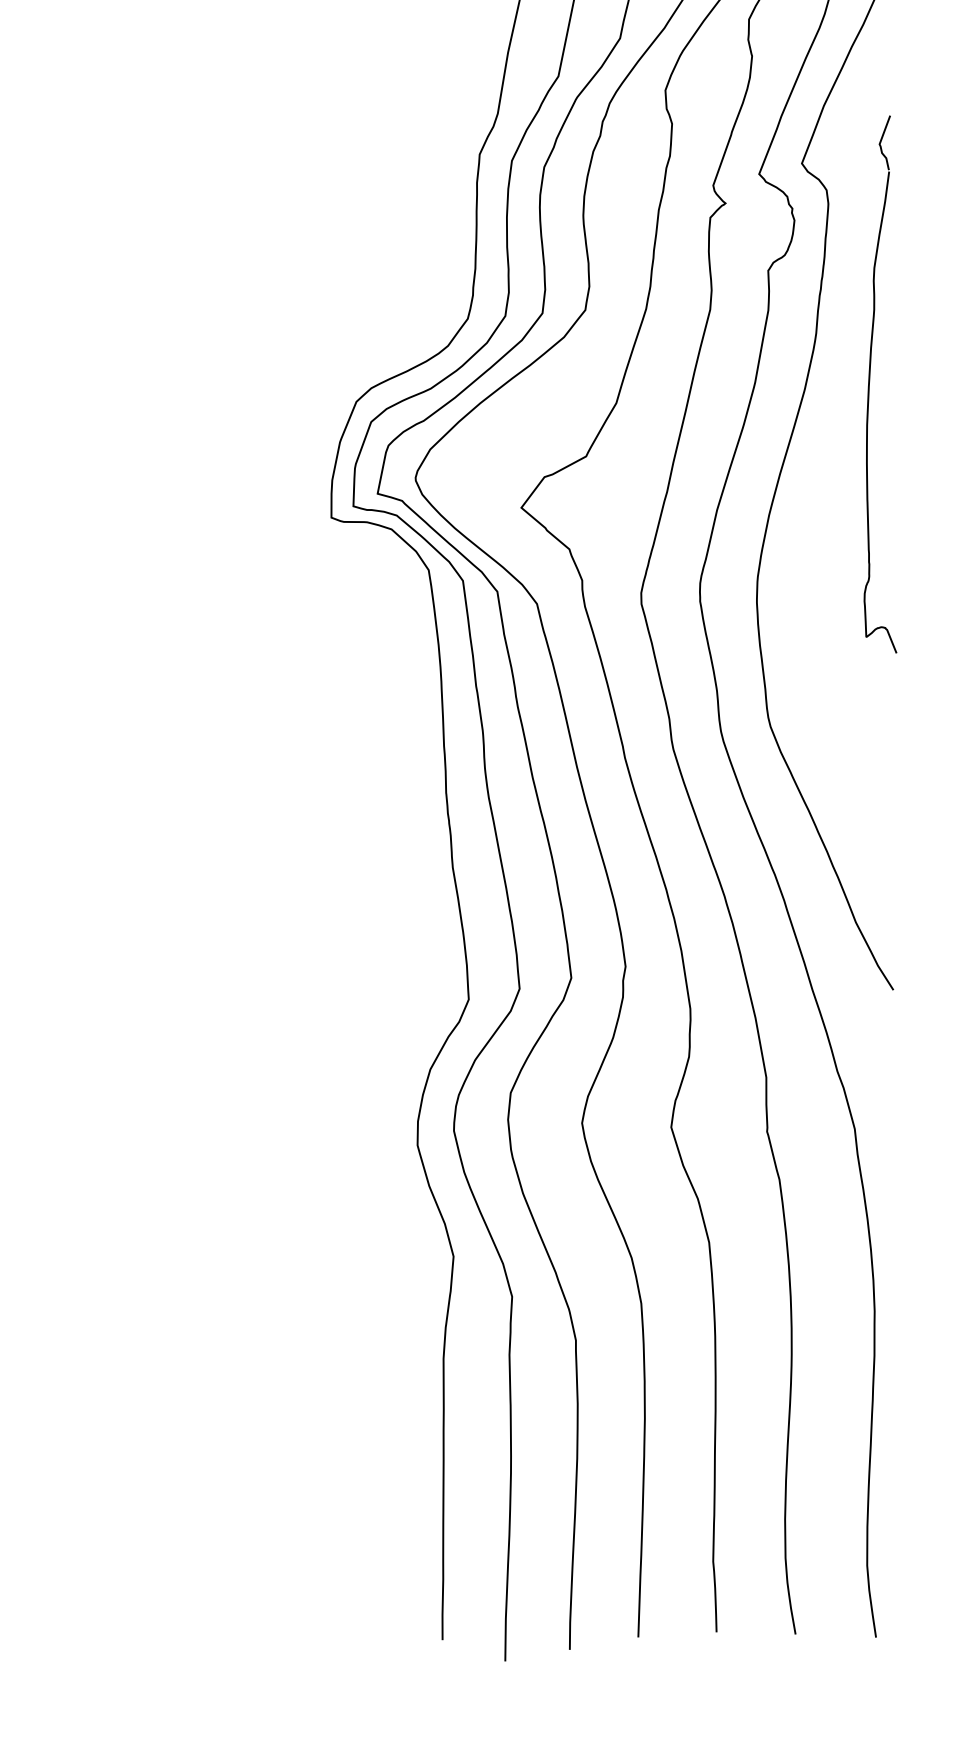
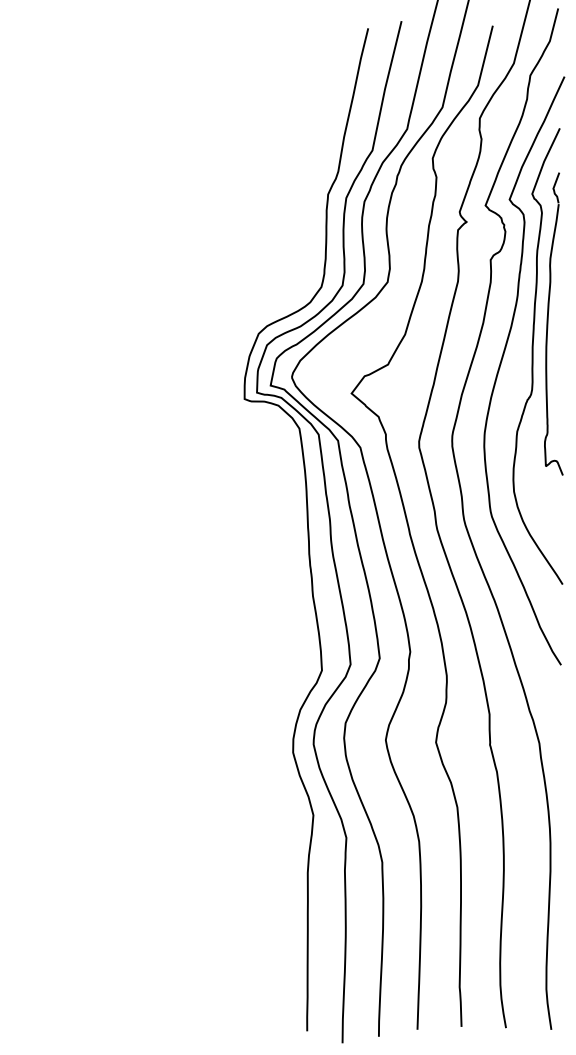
curve: (844, 442) -> (533, 356), added

